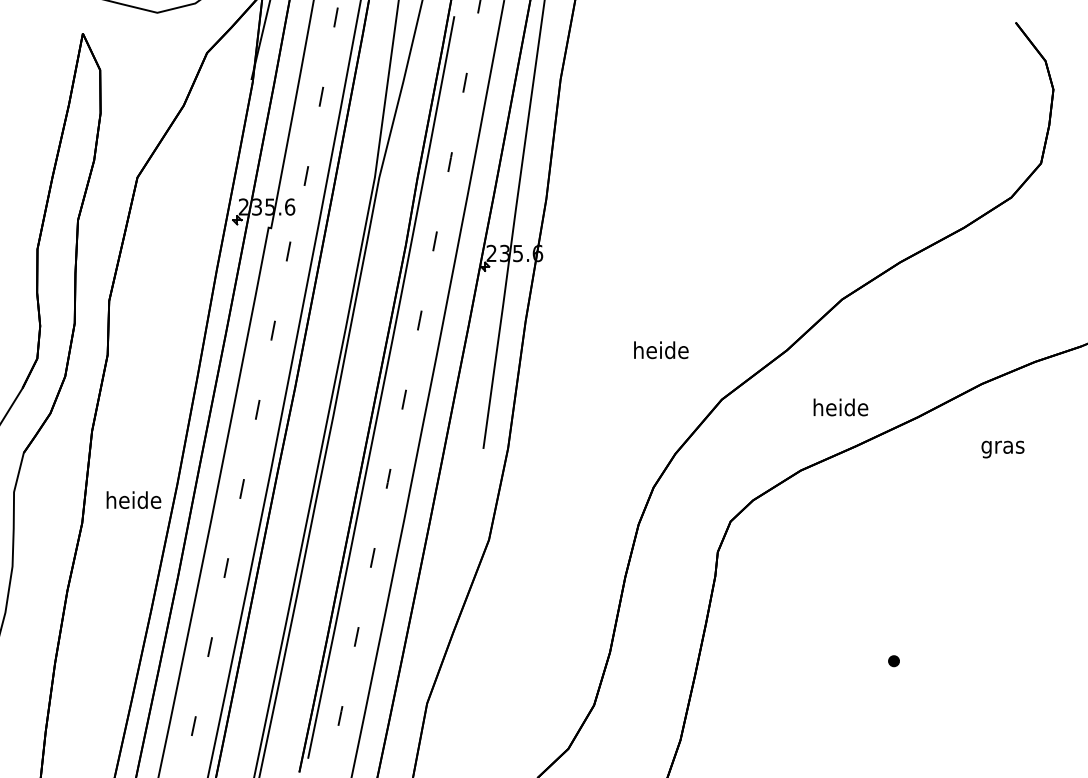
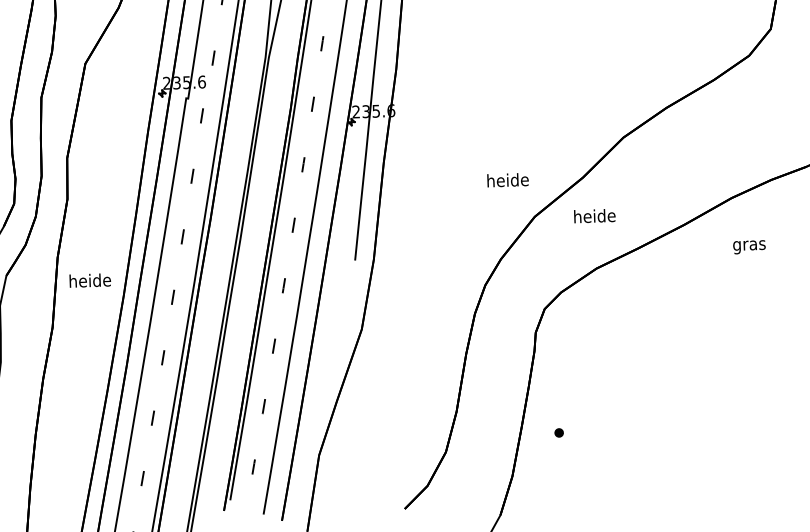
text: (661, 350) -> (508, 180), moved
text: (840, 407) -> (594, 216), moved
text: (133, 499) -> (89, 280), moved
part: (893, 661) -> (558, 433), moved

